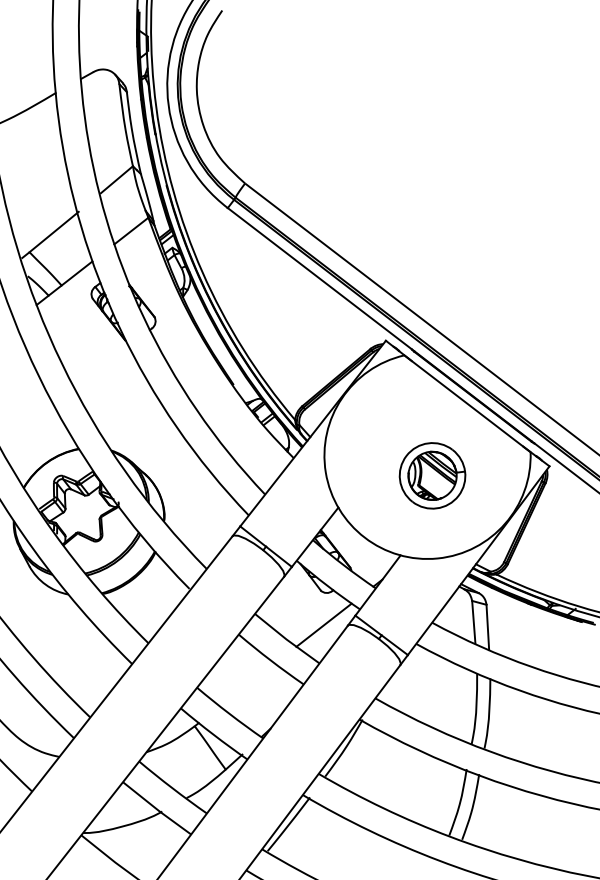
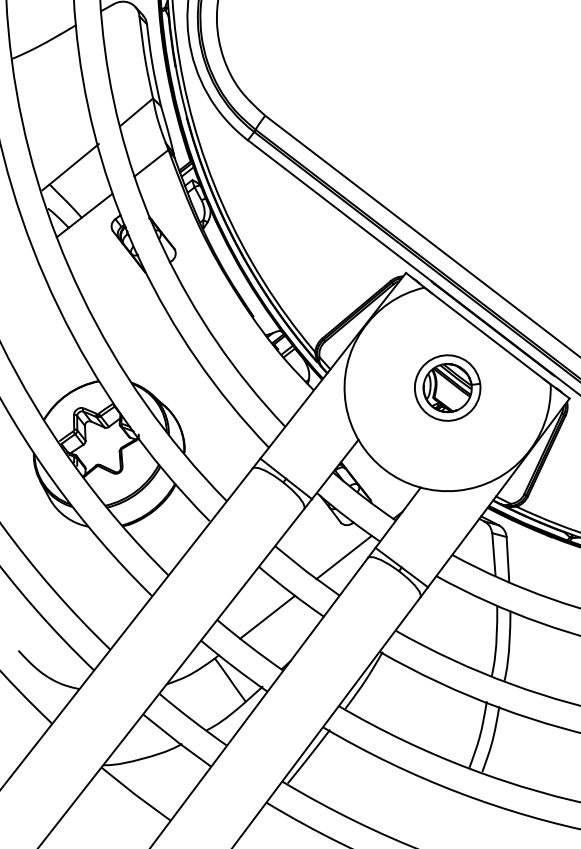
part: (432, 475) -> (447, 387), moved
line: (247, 684) -> (267, 616), added

